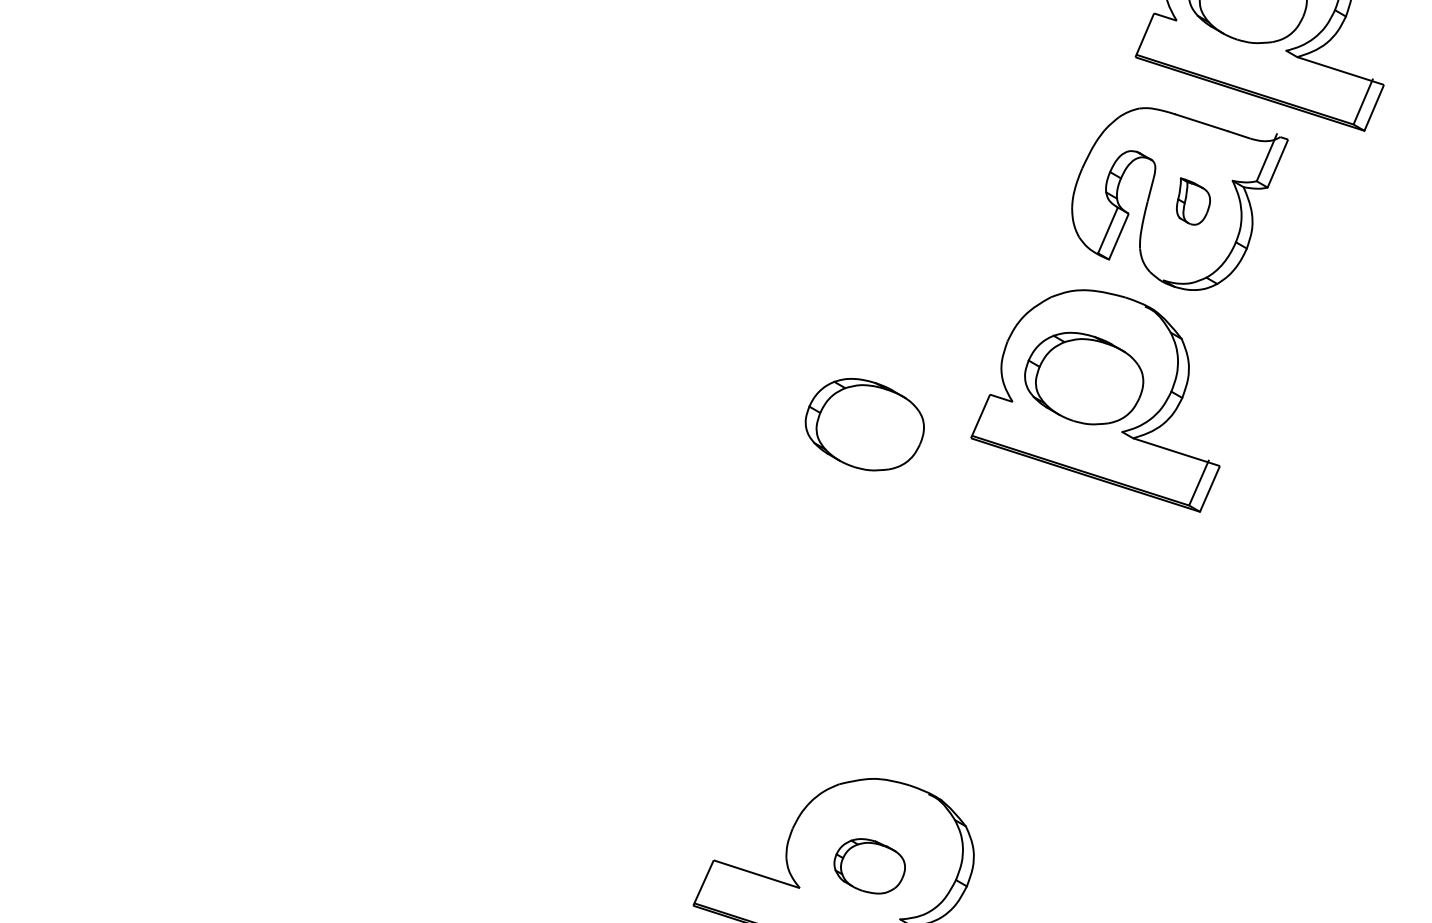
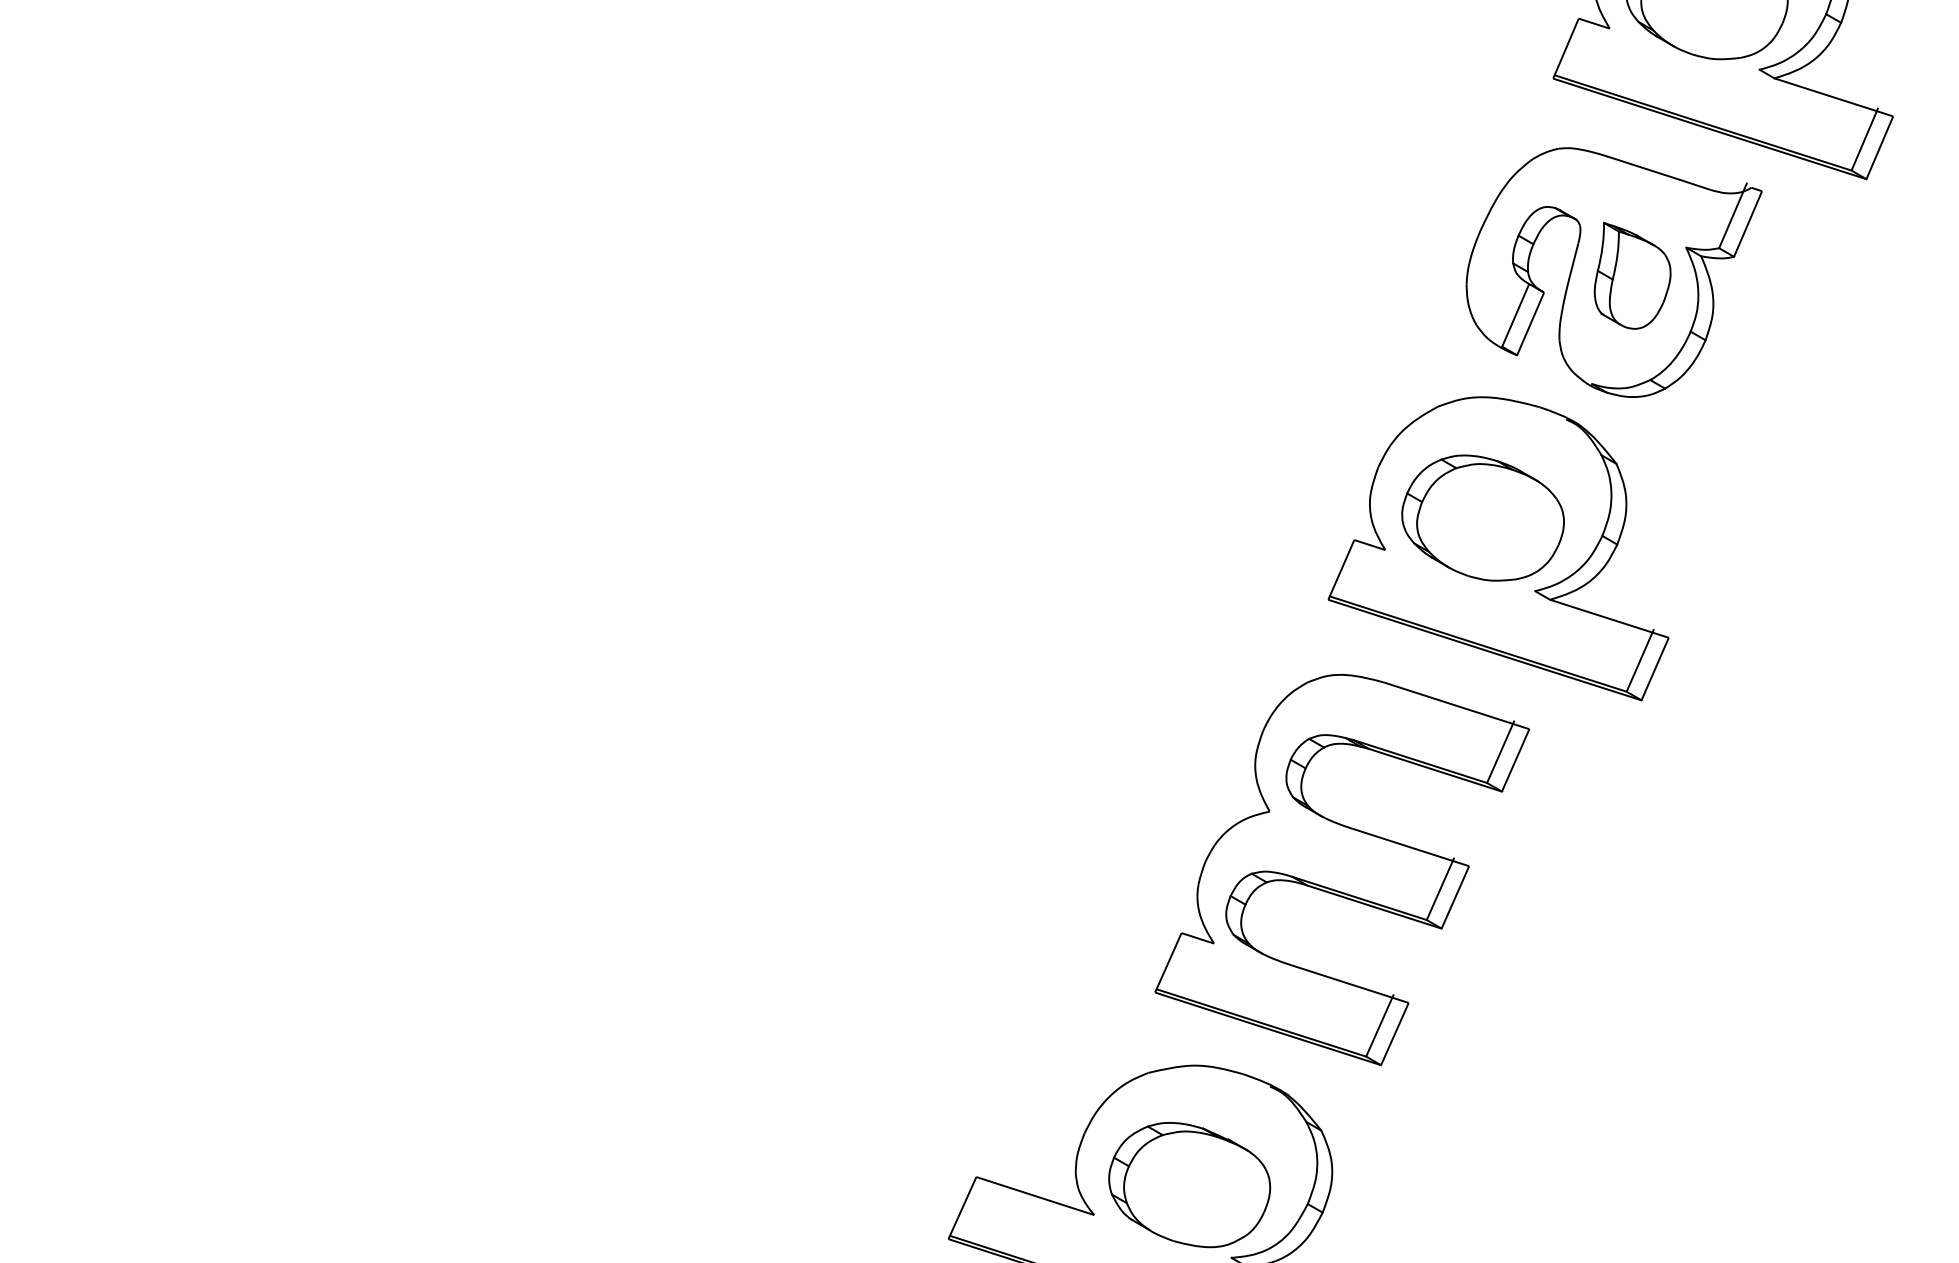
part: (1193, 201) -> (1632, 275), size x1.67
part: (864, 424) -> (1182, 580), removed
part: (980, 635) -> (1341, 869), added
part: (869, 866) -> (1189, 1185), size x1.67

